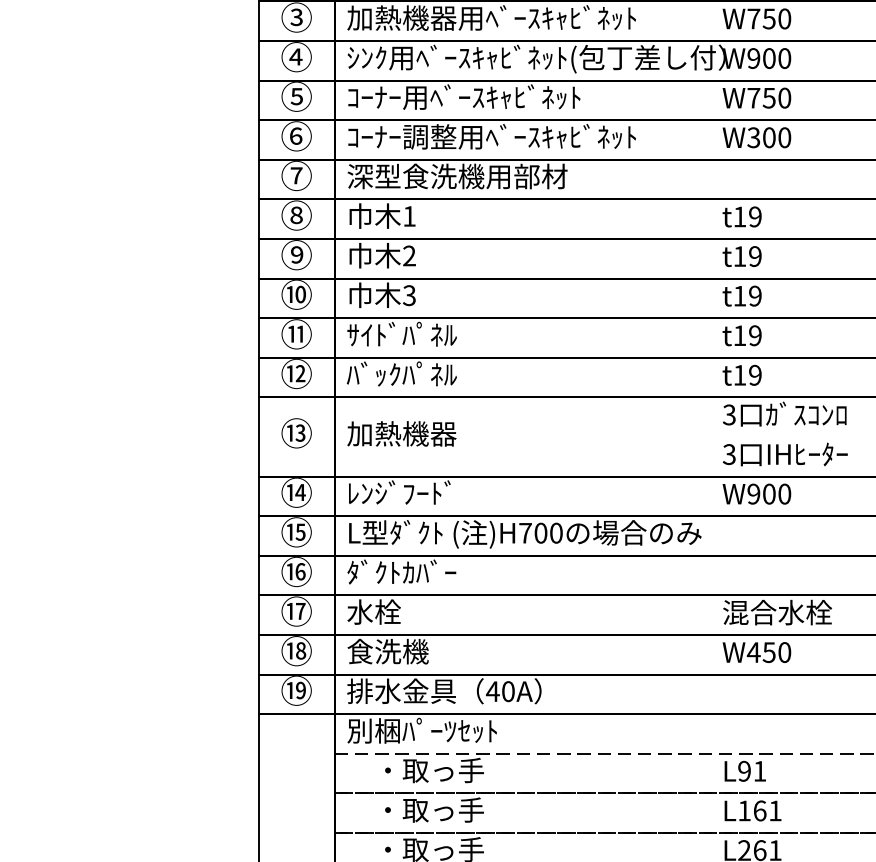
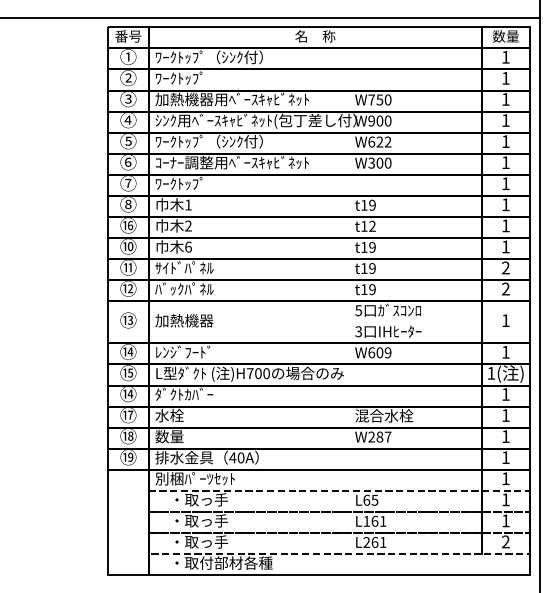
text: (464, 97) -> (217, 141), ｺｰﾅｰ用ﾍﾞｰｽｷｬﾋﾞﾈｯﾄ -> ﾜｰｸﾄｯﾌﾟ（ｼﾝｸ付）
text: (768, 97) -> (379, 141), W750 -> W622
text: (456, 175) -> (213, 183), 深型食洗機用部材 -> ﾜｰｸﾄｯﾌﾟ
text: (296, 254) -> (128, 225), ⑨ -> ⑯
text: (755, 256) -> (372, 226), t19 -> t12
text: (409, 294) -> (188, 246), 3 -> 6
text: (729, 414) -> (358, 310), 3 -> 5
text: (768, 493) -> (379, 352), W900 -> W609
text: (300, 570) -> (130, 393), ⑯ -> ⑭
text: (387, 651) -> (176, 436), 食洗機 -> 数量
text: (768, 651) -> (379, 436), W450 -> W287
text: (751, 769) -> (370, 499), L91 -> L65

